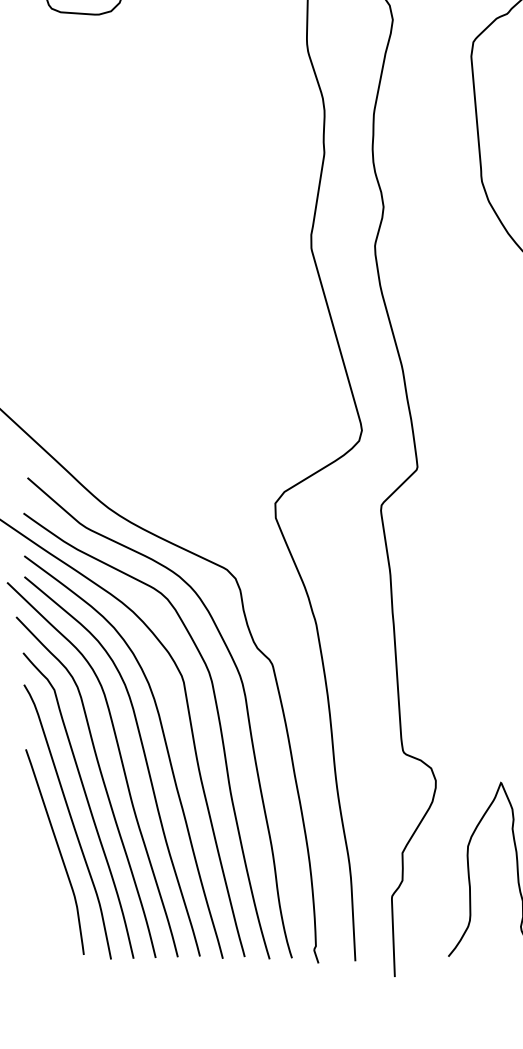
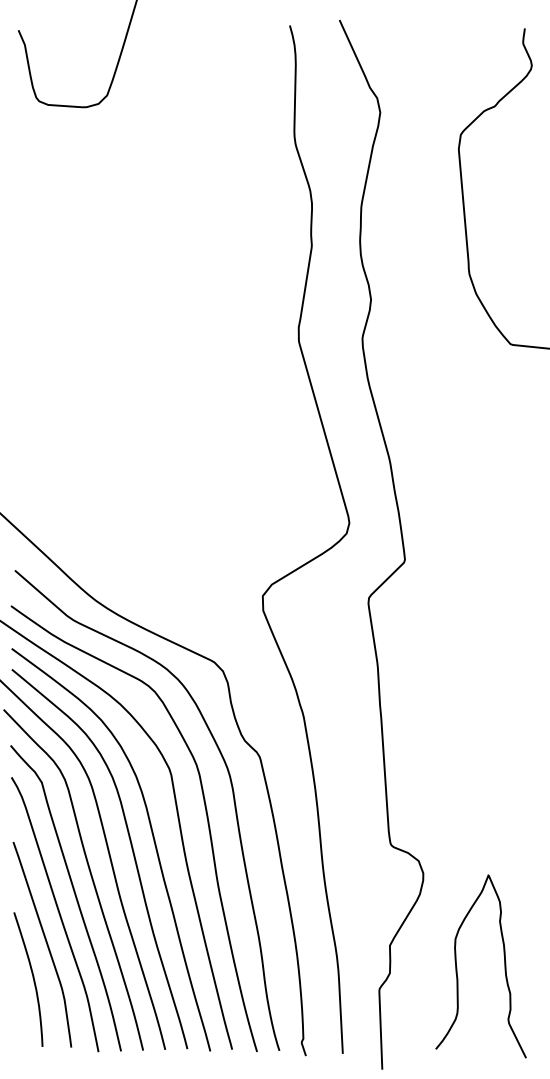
curve: (45, 885) -> (32, 978), added

